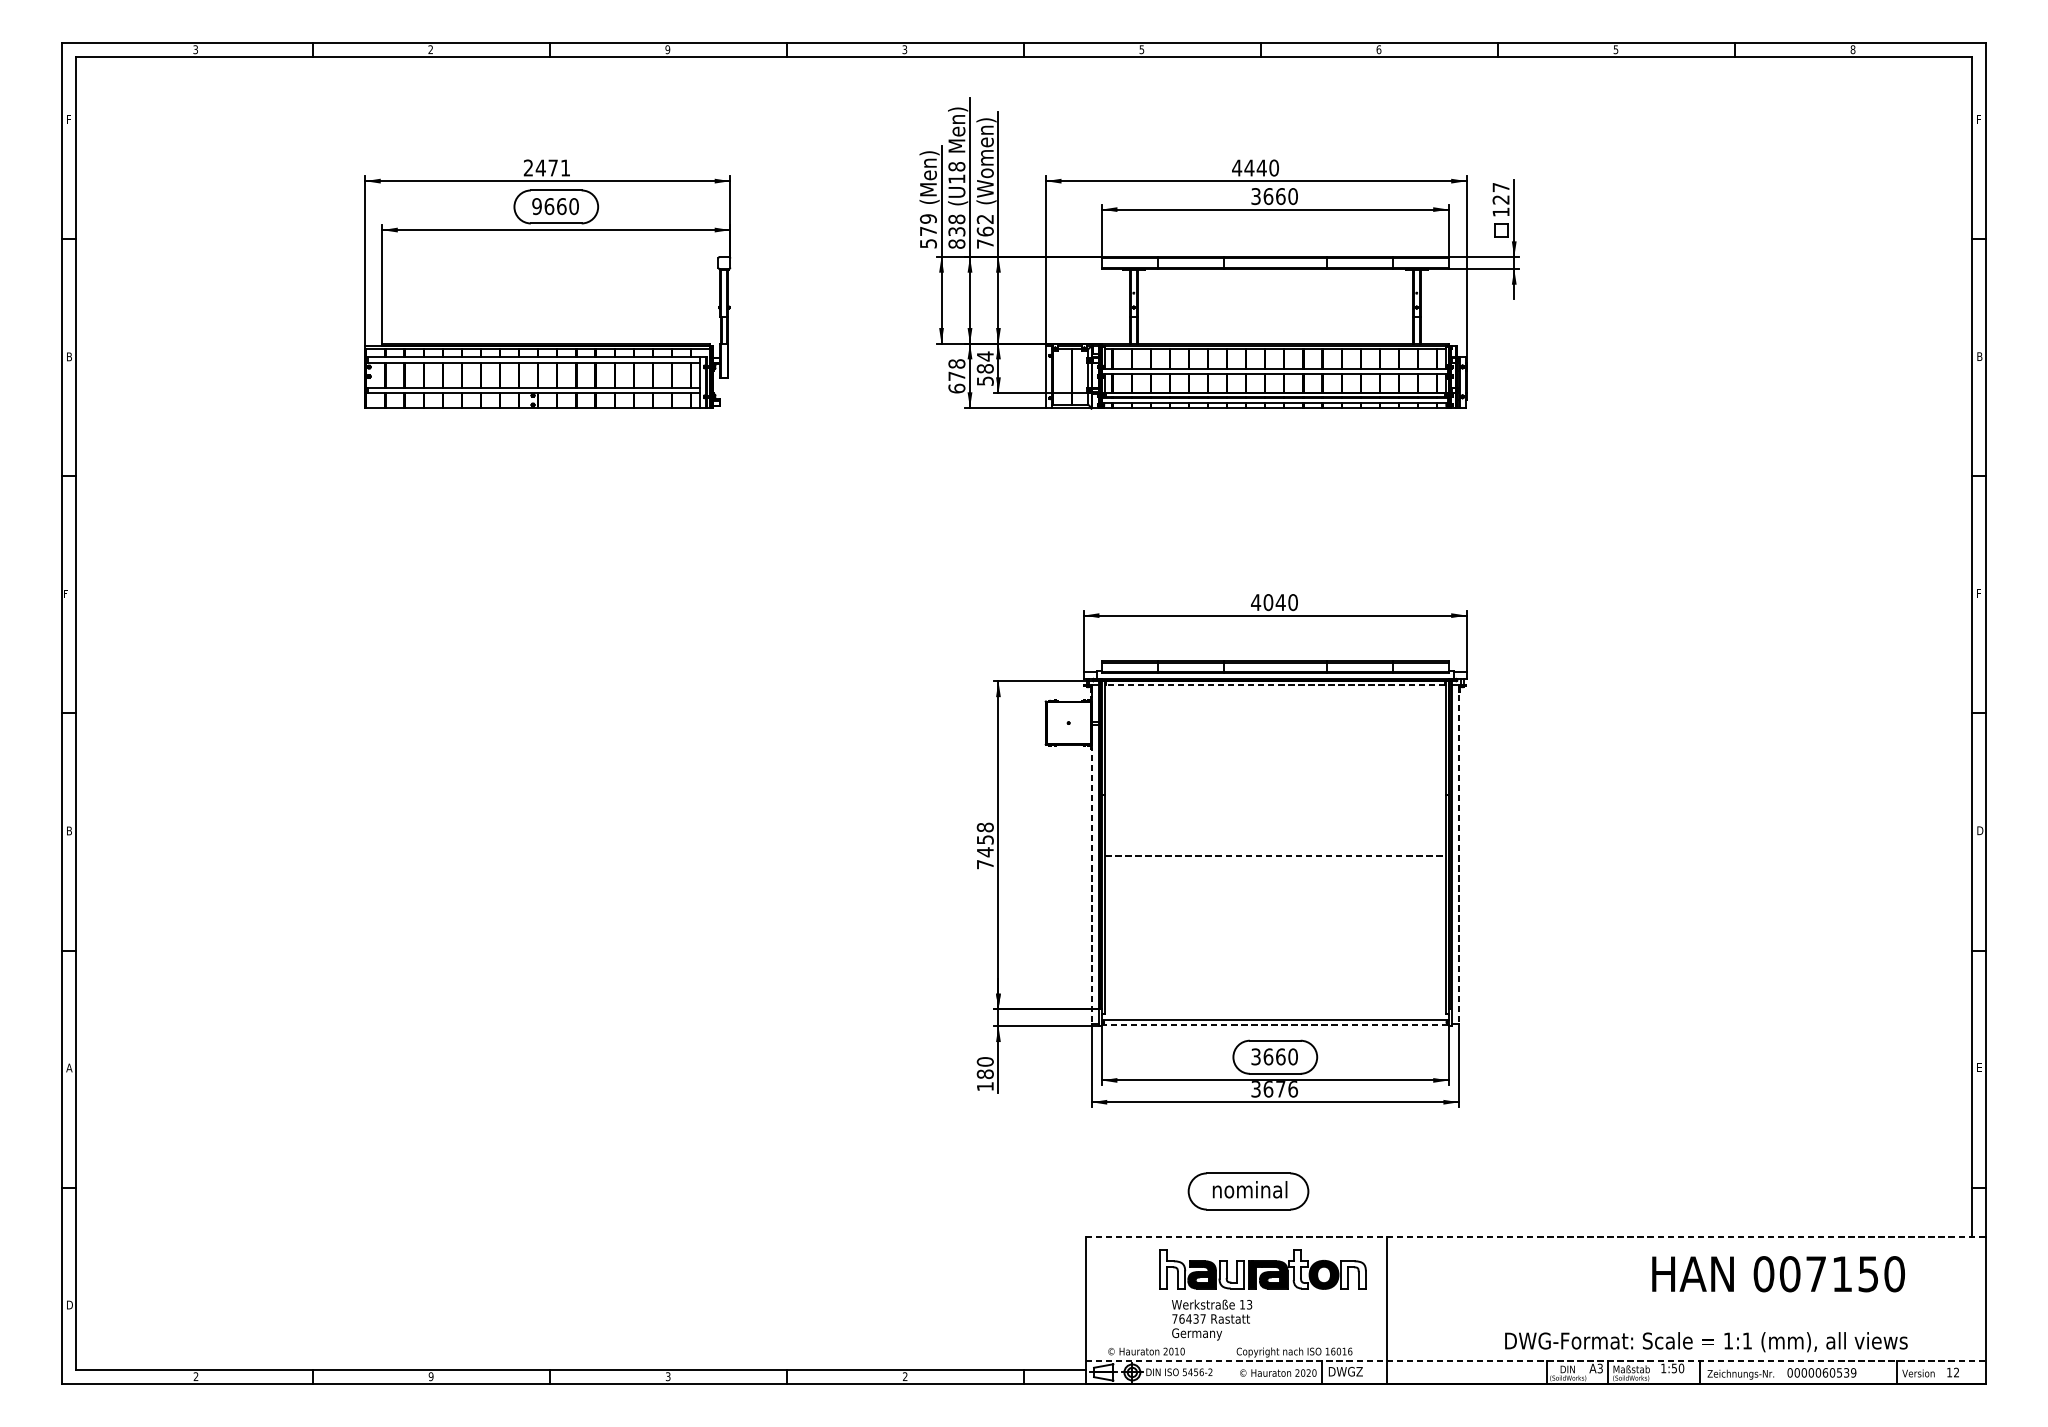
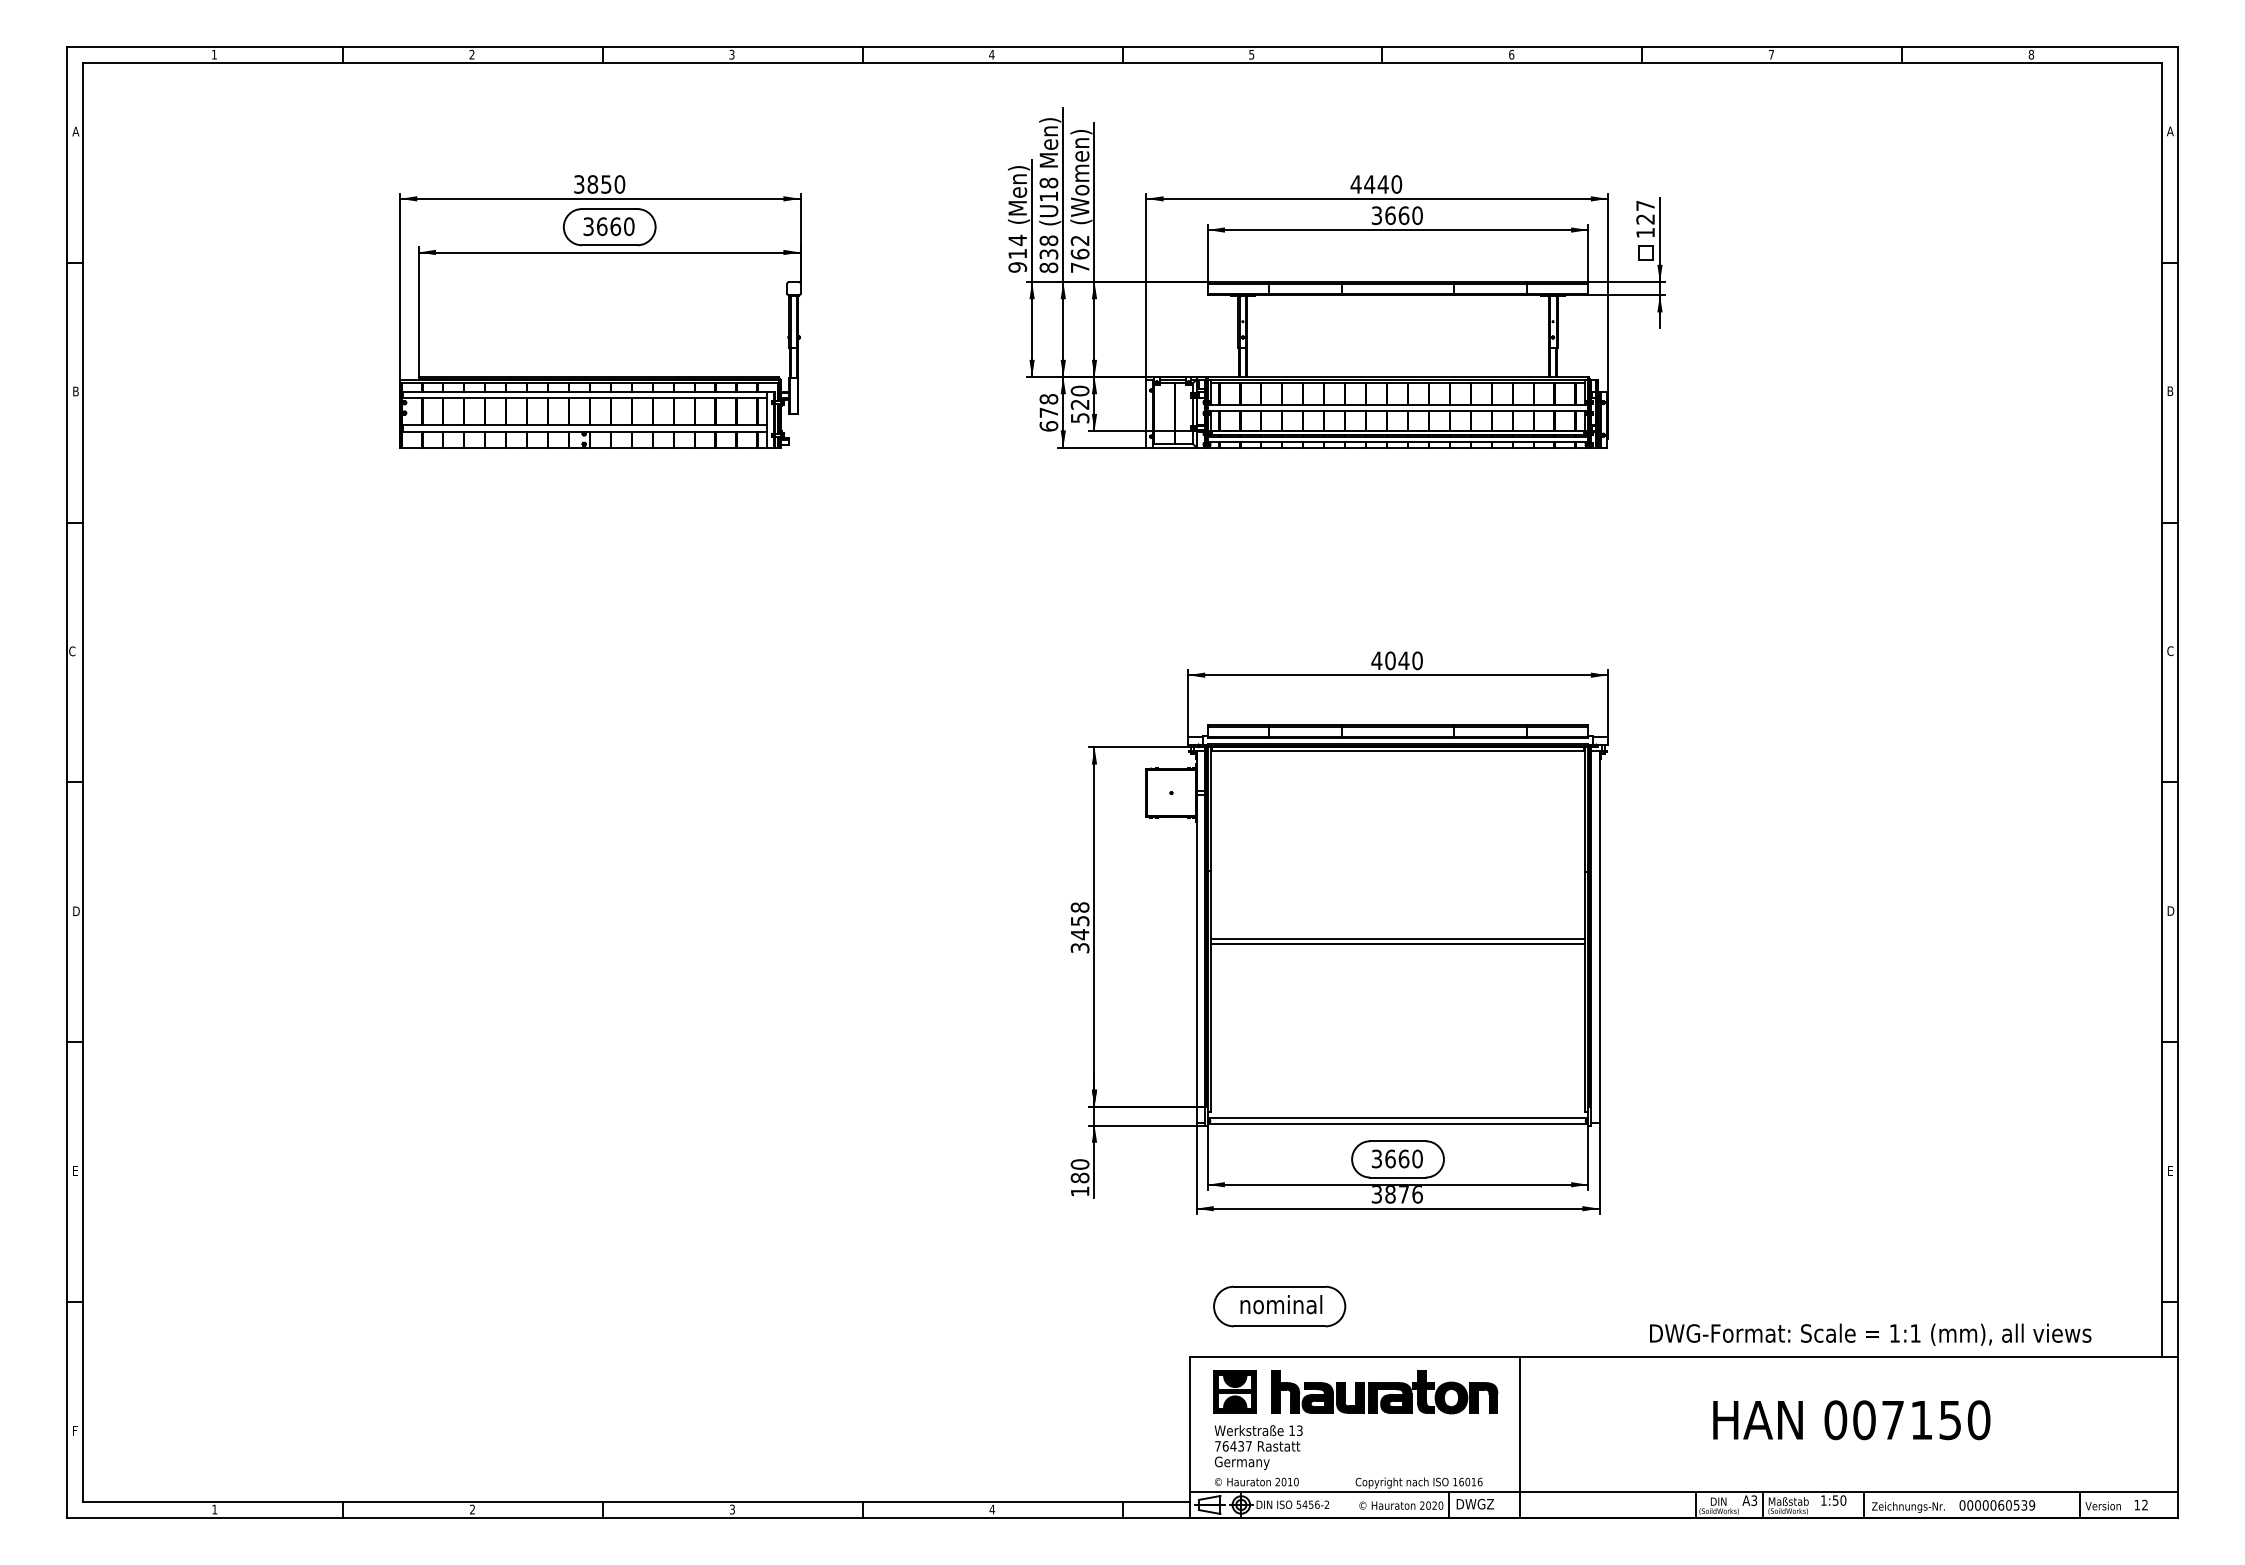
text: (194, 49) -> (213, 54), 3 -> 1
text: (667, 49) -> (731, 54), 9 -> 3
text: (904, 49) -> (991, 54), 3 -> 4
text: (1615, 49) -> (1771, 54), 5 -> 7
text: (69, 119) -> (75, 131), F -> A
text: (1979, 119) -> (2170, 131), F -> A
text: (546, 168) -> (599, 184), 2471 -> 3850
text: (536, 206) -> (588, 226), 9660 -> 3660
text: (928, 230) -> (1017, 253), 579 -> 914
text: (984, 362) -> (1079, 397), 584 -> 520
text: (66, 594) -> (72, 651), F -> C
text: (1979, 594) -> (2170, 651), F -> C
line: (1274, 685) -> (1397, 751), dashed -> solid
text: (69, 831) -> (76, 911), B -> D
line: (1459, 854) -> (1599, 937), dashed -> solid
line: (1275, 855) -> (1398, 938), dashed -> solid
line: (1274, 861) -> (1397, 944), added
text: (984, 864) -> (1079, 948), 7458 -> 3458
line: (1091, 884) -> (1196, 970), dashed -> solid
line: (1275, 1024) -> (1398, 1123), dashed -> solid
text: (69, 1067) -> (75, 1170), A -> E
text: (1268, 1089) -> (1390, 1194), 3676 -> 3876
part: (1248, 1191) -> (1279, 1306), moved
line: (1535, 1237) -> (1683, 1356), dashed -> solid
part: (1126, 1268) -> (1234, 1391), added
fill: (1172, 1268) -> (1285, 1391), added
fill: (1298, 1268) -> (1423, 1391), added
fill: (1231, 1274) -> (1350, 1397), added
fill: (1353, 1274) -> (1483, 1397), added
text: (1778, 1274) -> (1851, 1420), moved
text: (69, 1304) -> (76, 1430), D -> F
text: (1211, 1320) -> (1258, 1447), moved
text: (1706, 1341) -> (1870, 1334), moved
line: (1535, 1360) -> (1683, 1491), dashed -> solid
text: (195, 1376) -> (214, 1509), 2 -> 1
text: (431, 1376) -> (472, 1509), 9 -> 2
text: (905, 1376) -> (992, 1509), 2 -> 4

